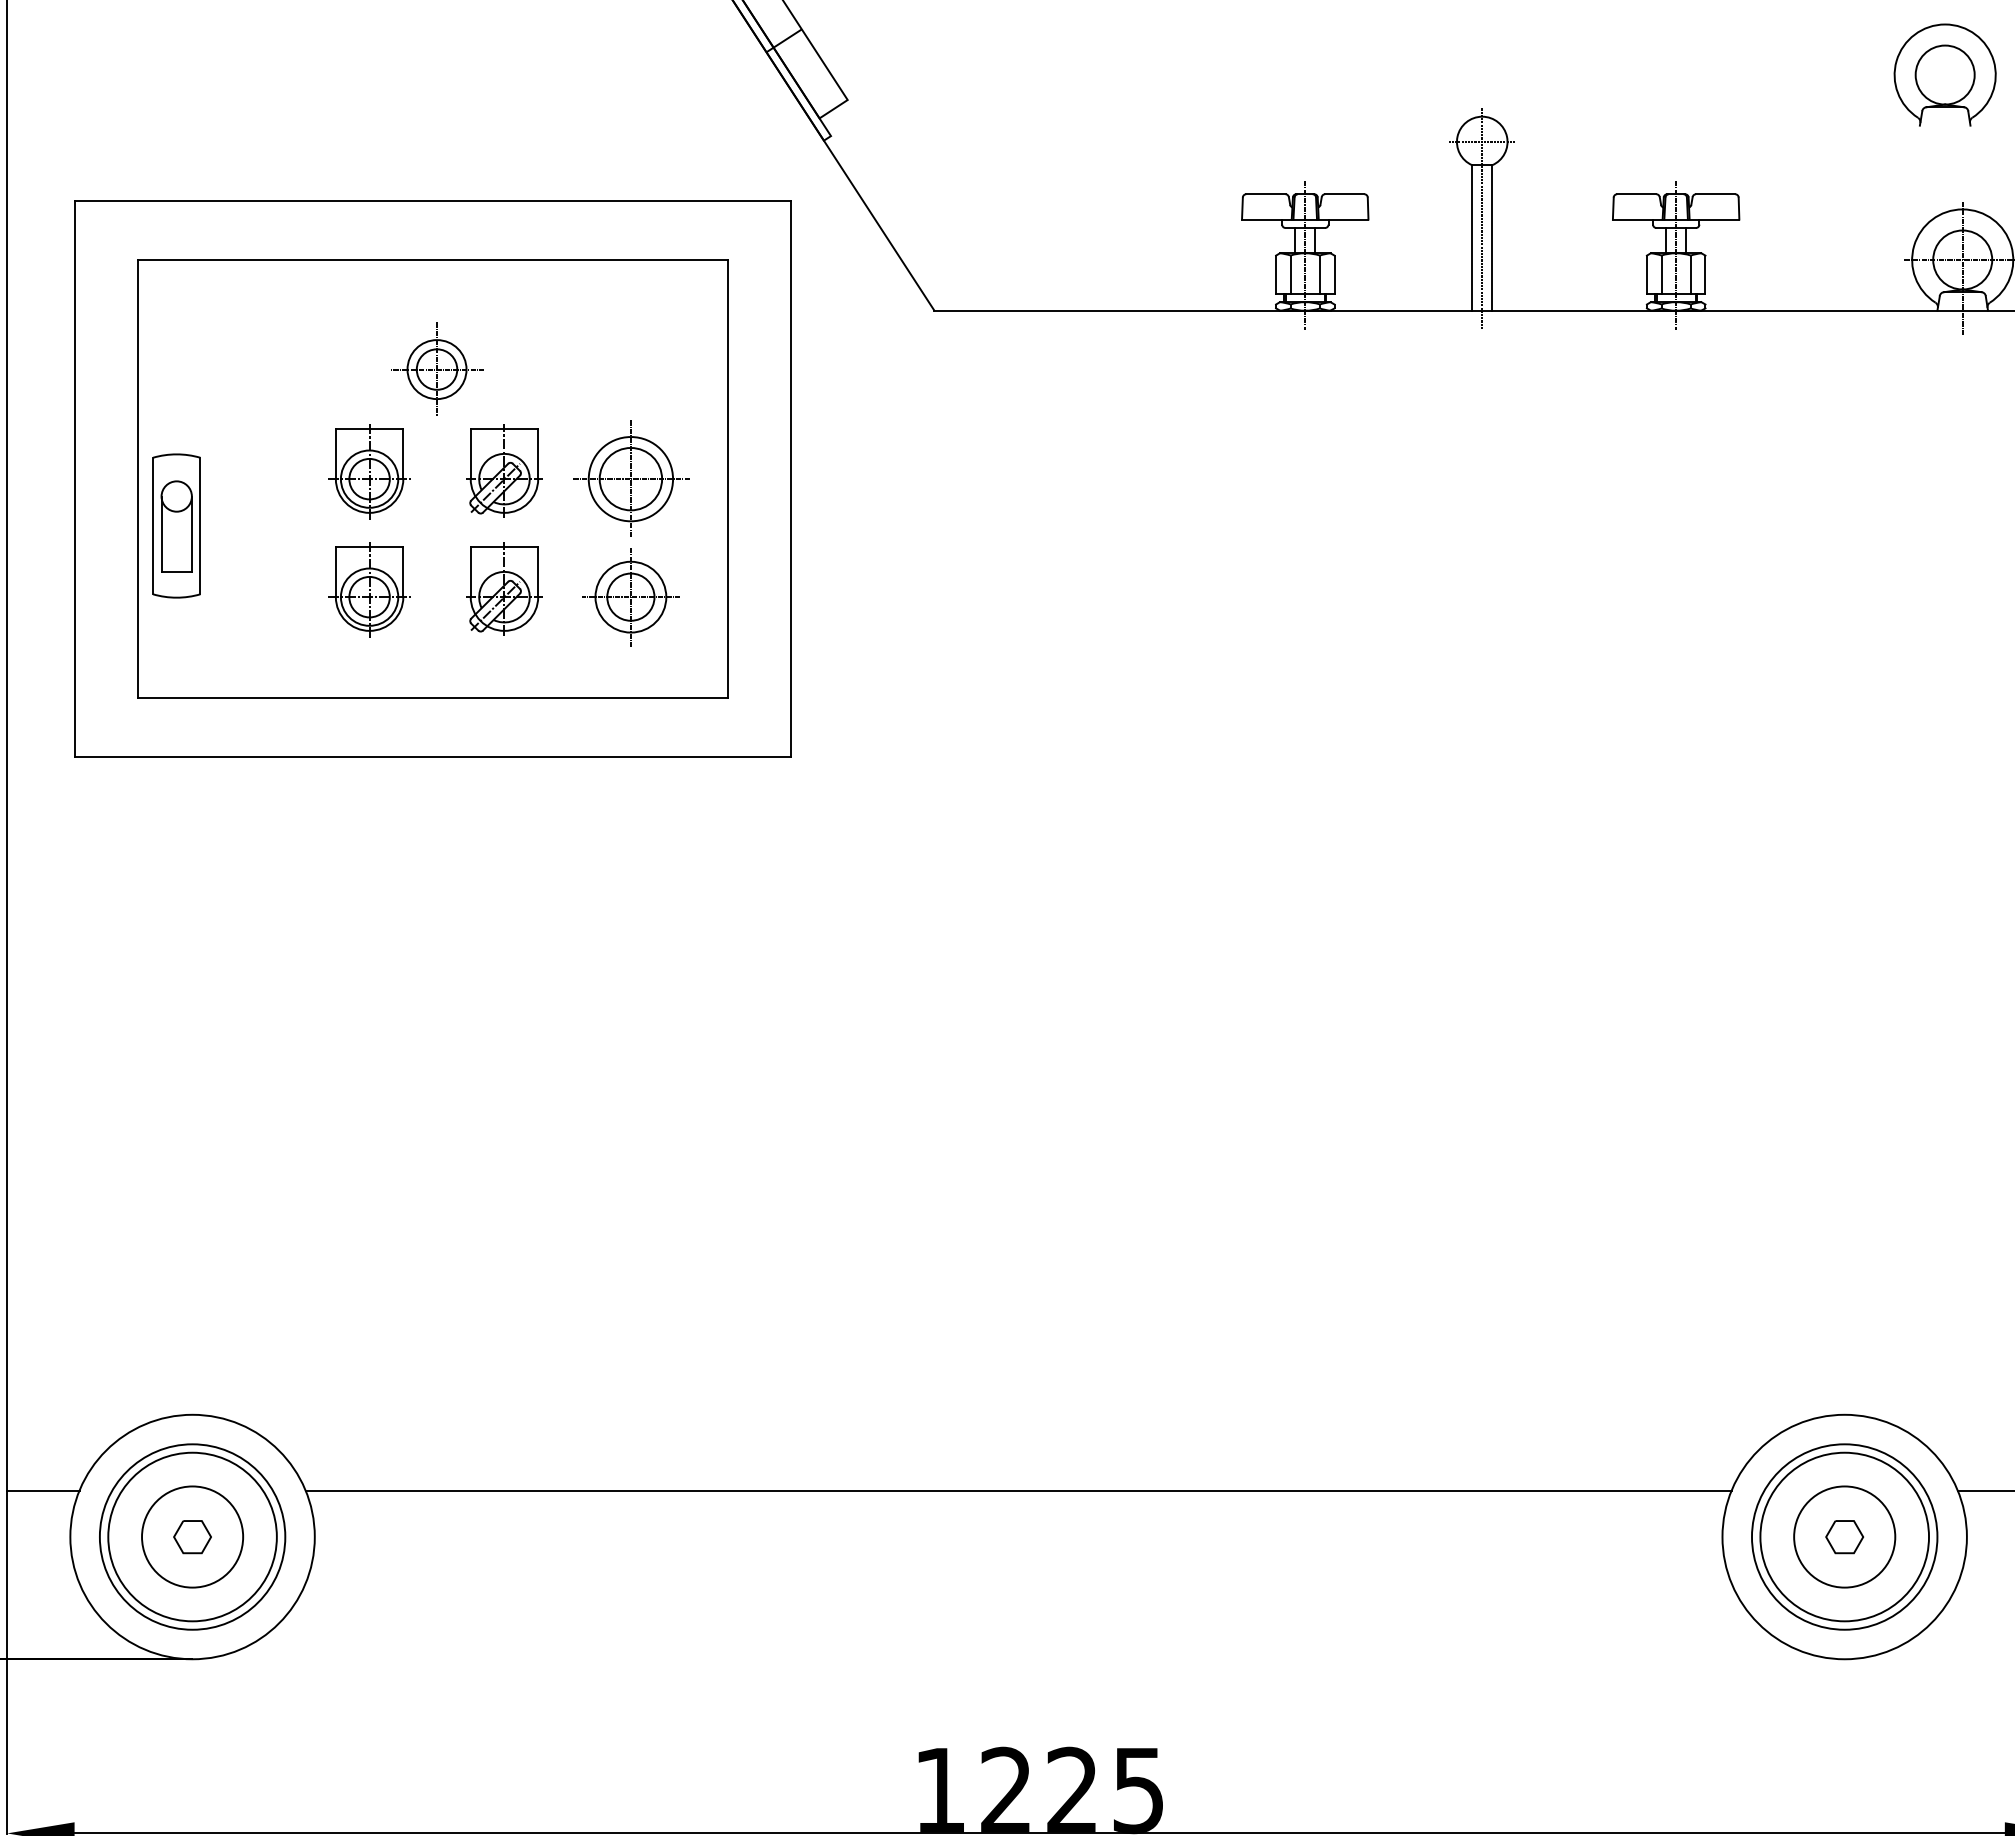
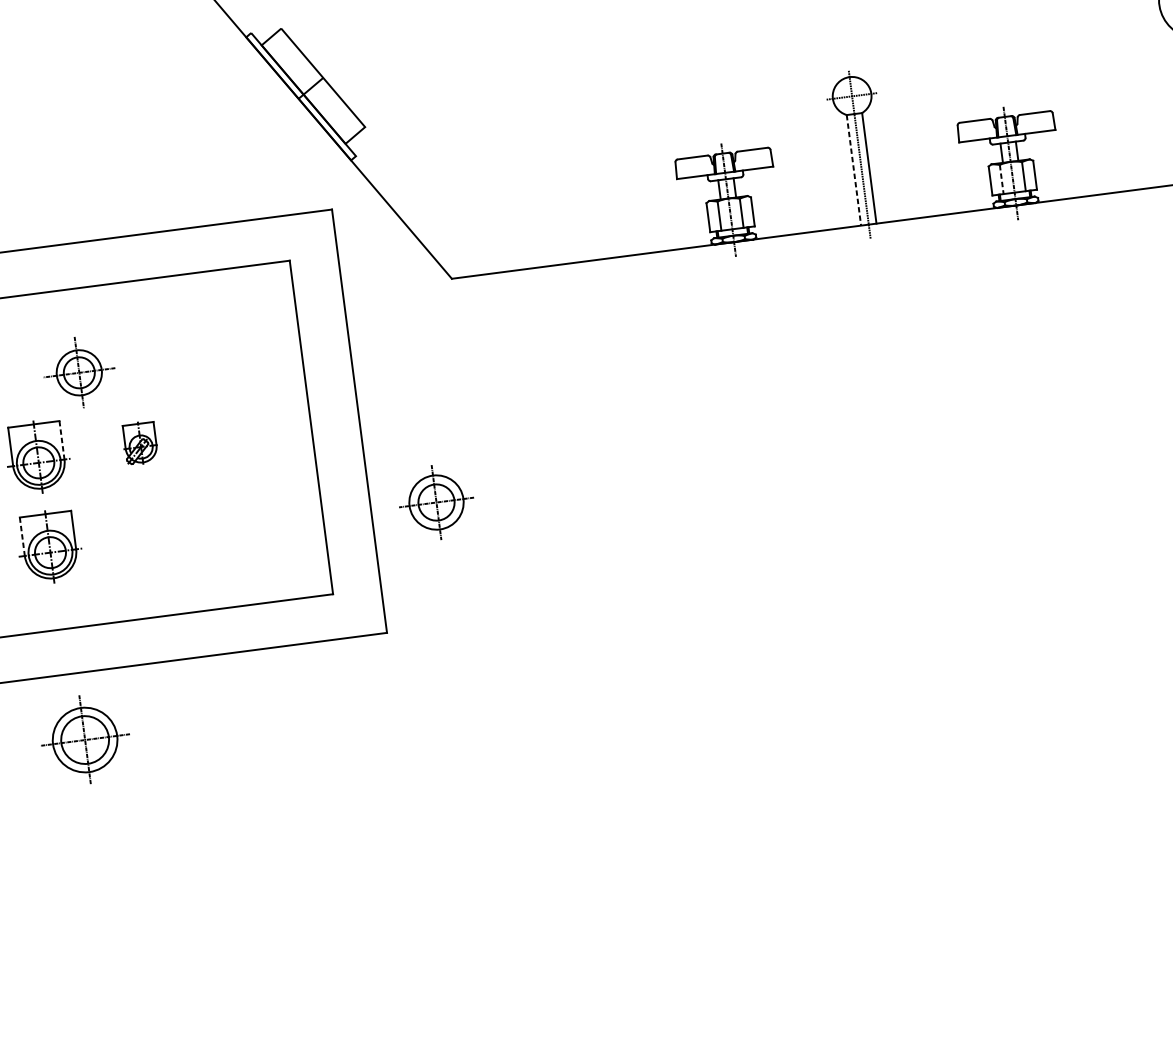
line: (1472, 237) -> (854, 169), solid -> dashed
line: (1661, 275) -> (1001, 180), solid -> dashed
line: (403, 454) -> (62, 440), solid -> dashed
part: (504, 470) -> (140, 442), size x0.6
part: (631, 478) -> (85, 739), moved
line: (335, 572) -> (22, 537), solid -> dashed
part: (504, 588) -> (152, 532), removed
part: (630, 597) -> (436, 502), moved

